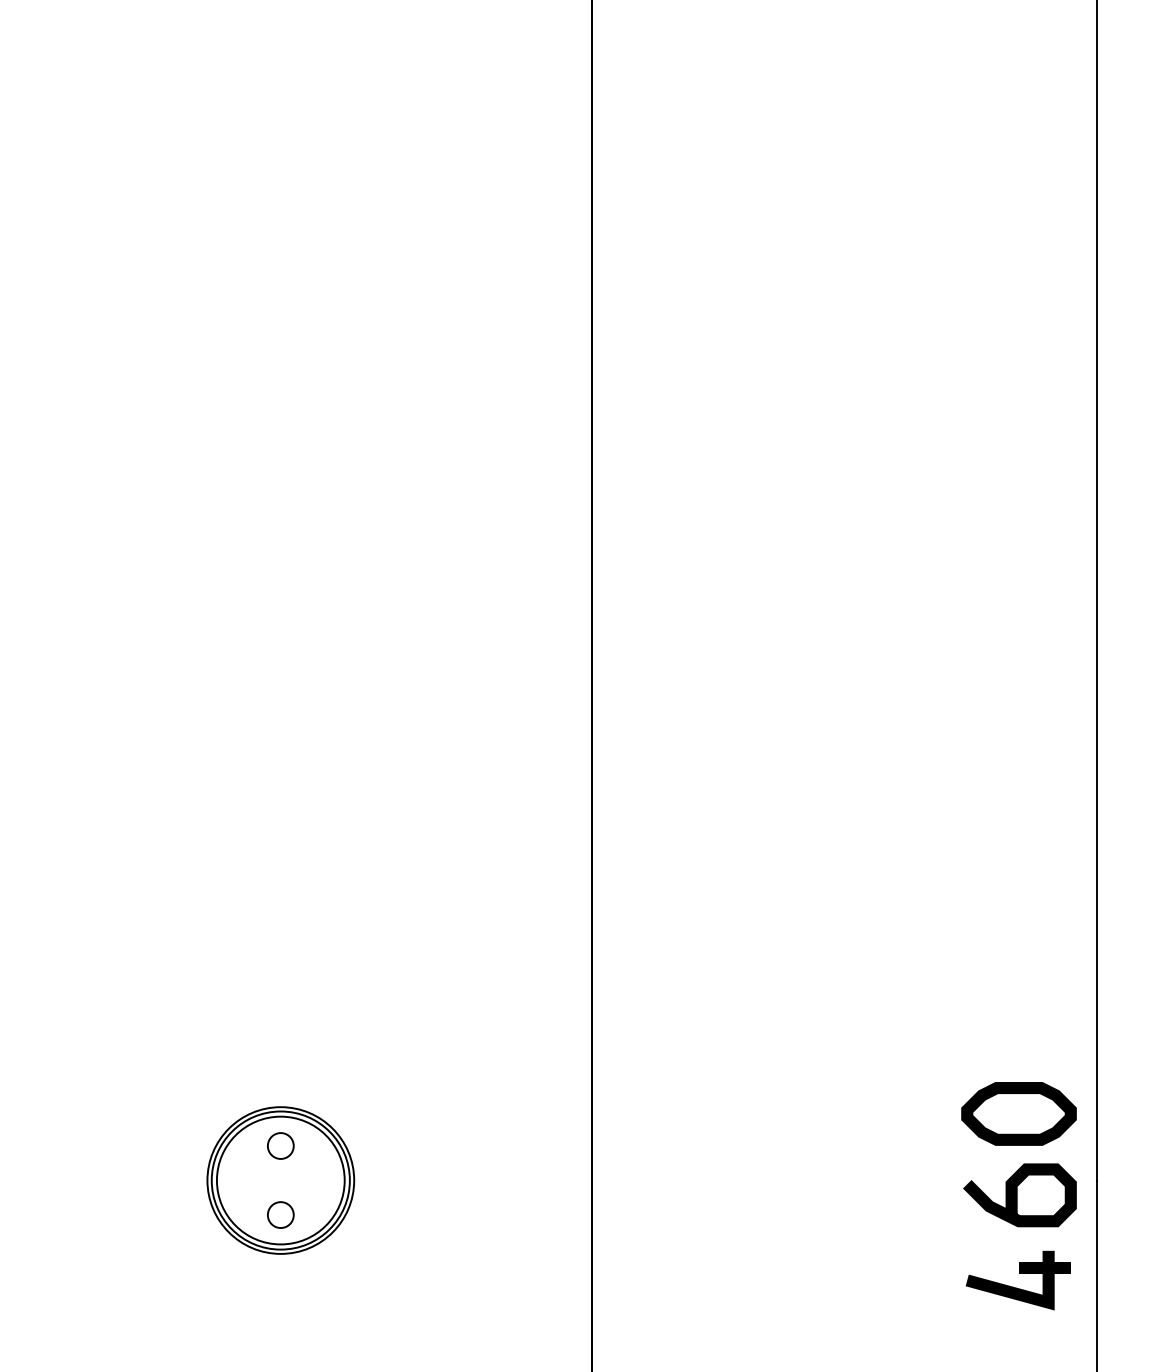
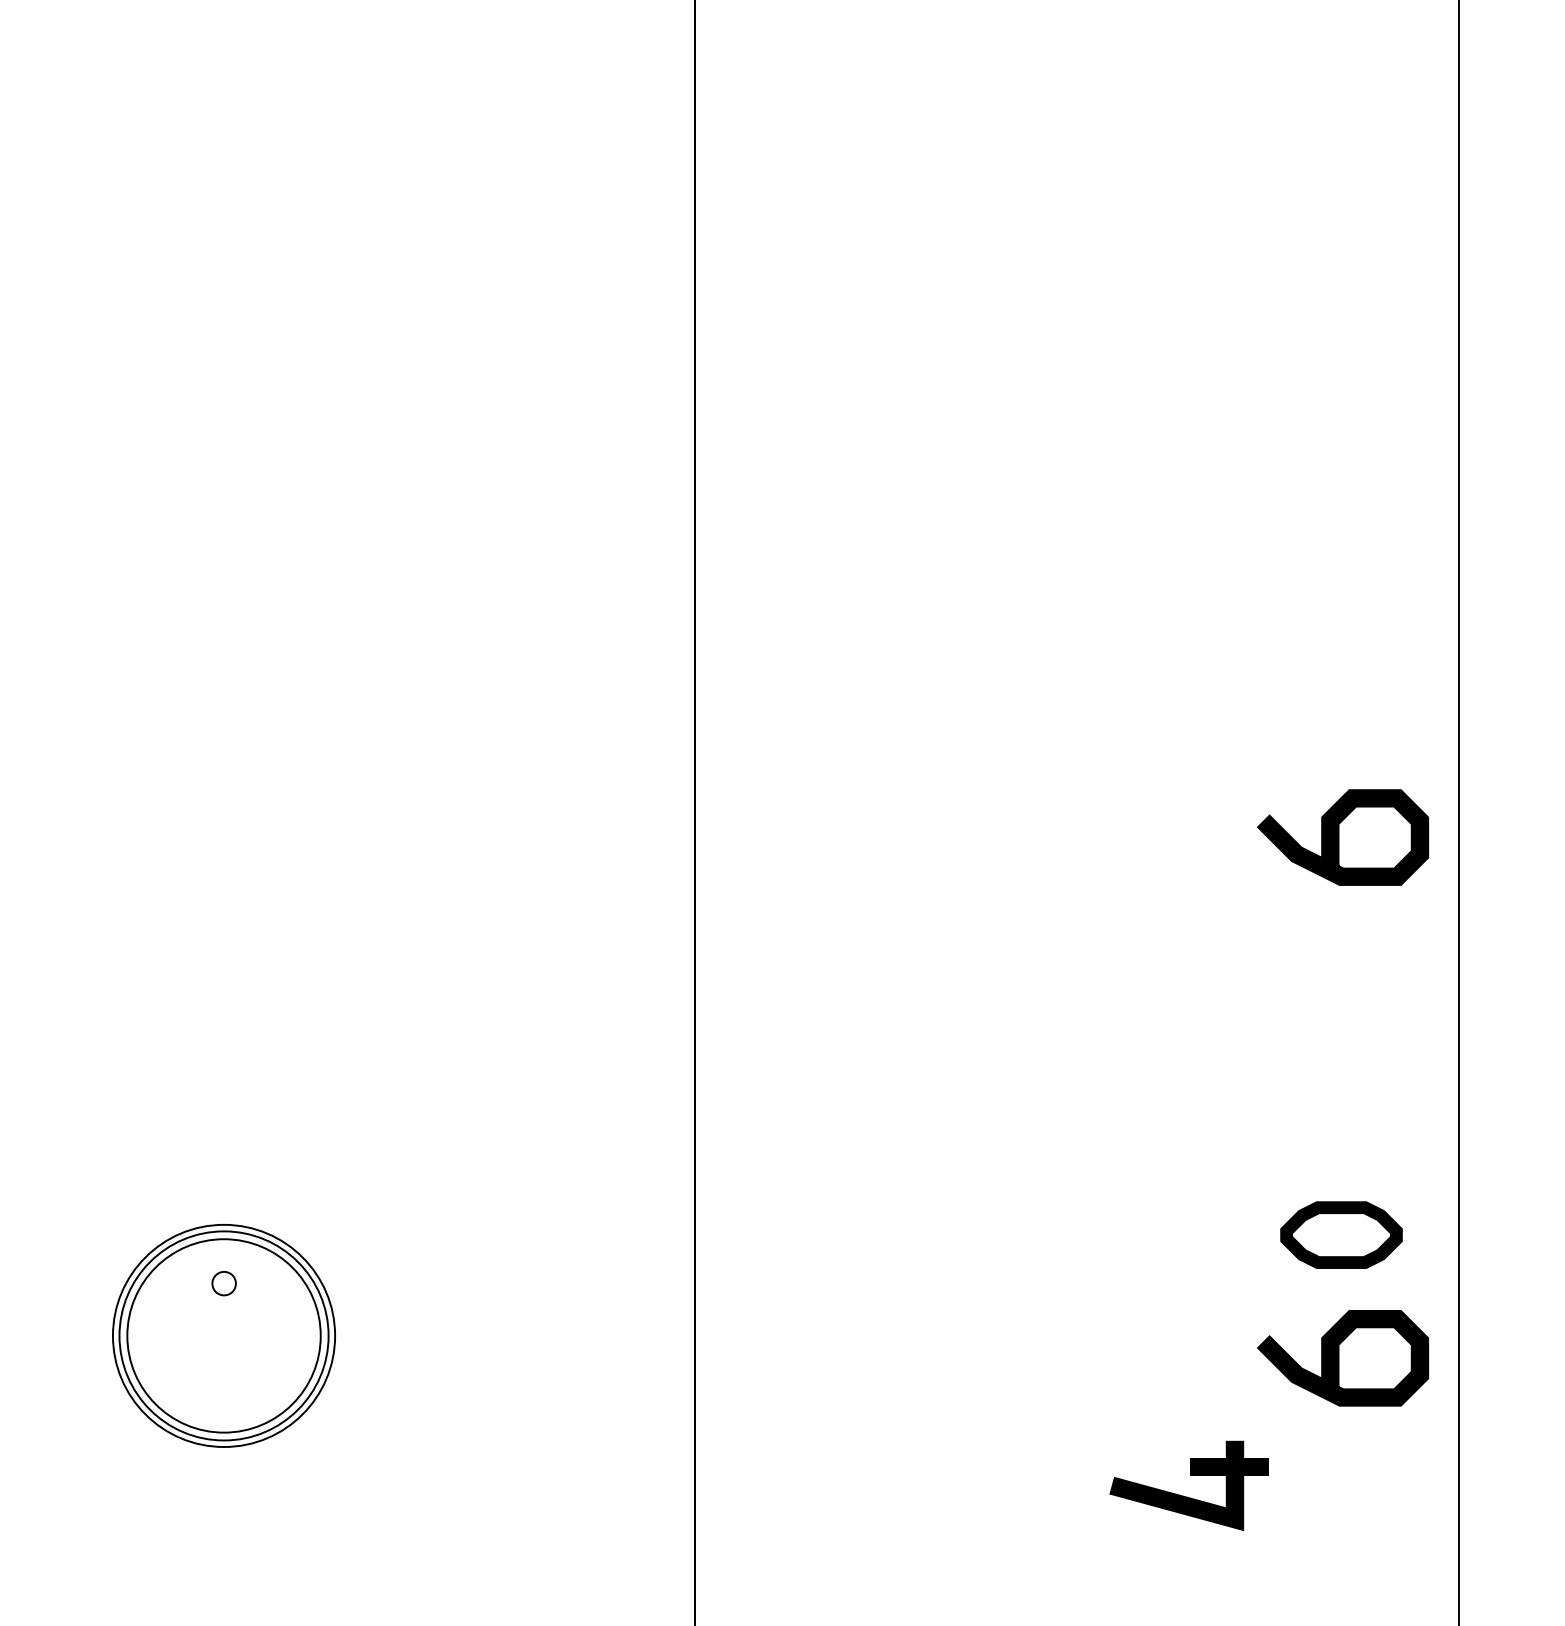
curve: (1017, 851) -> (1339, 837), added
part: (1018, 1113) -> (1340, 1234), size x0.7
circle: (280, 1145) -> (223, 1282), size x0.6
circle: (280, 1214) -> (223, 1387), removed
part: (1016, 1287) -> (1186, 1496), moved

